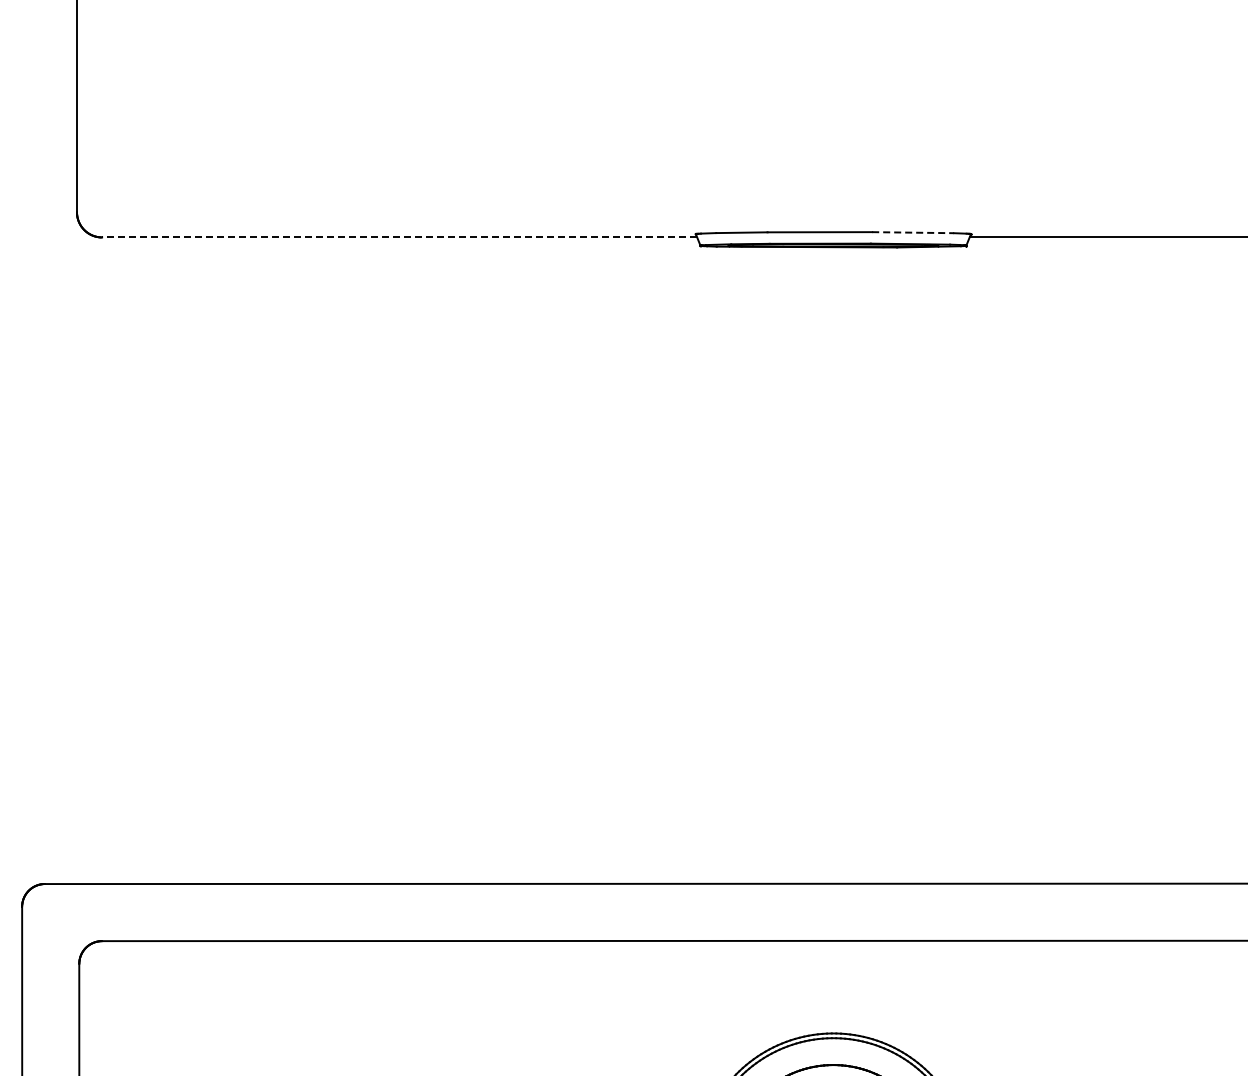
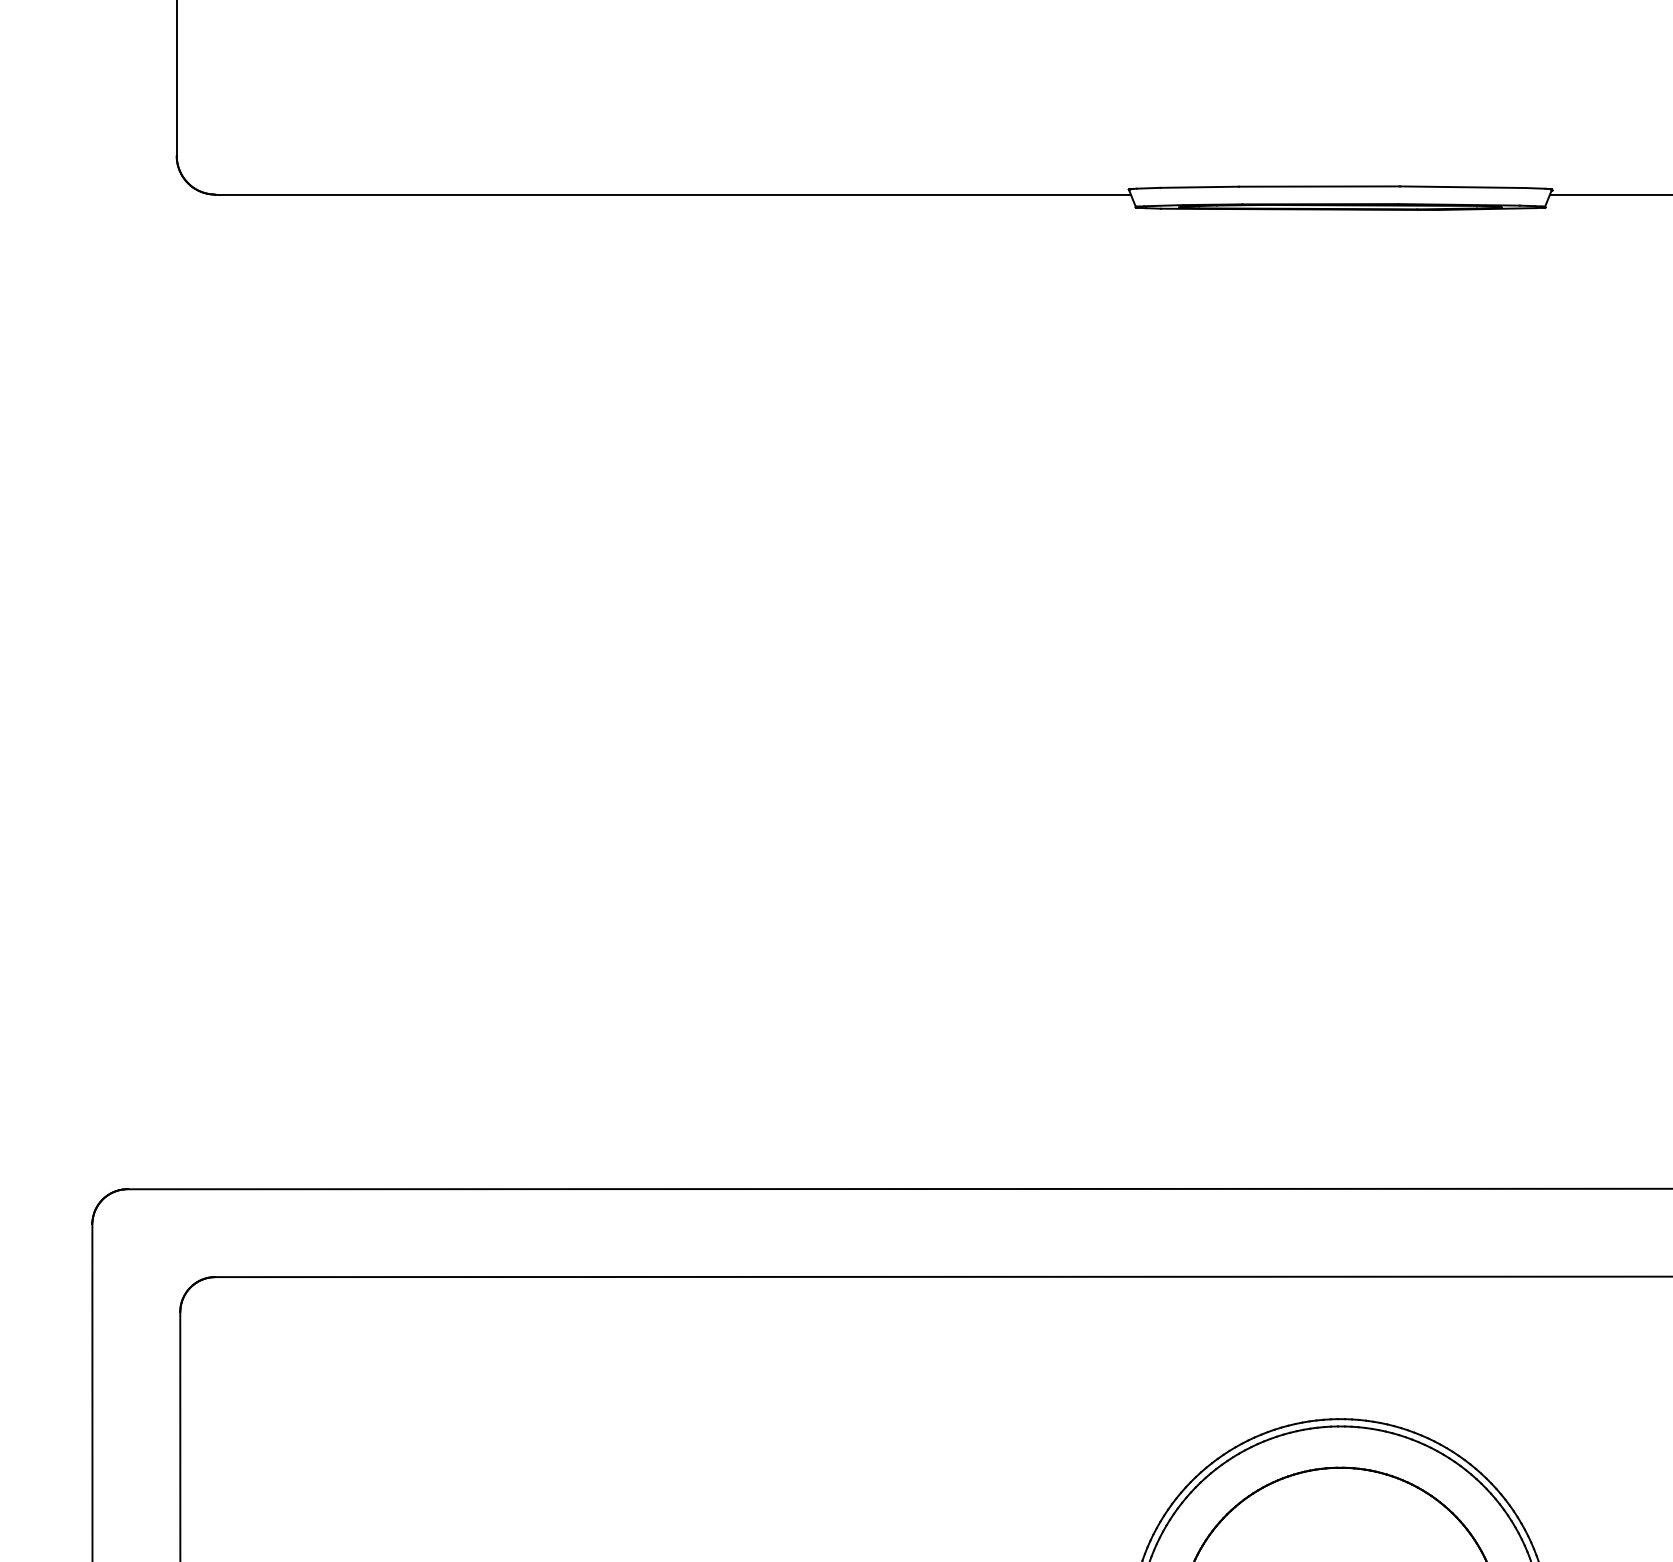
line: (913, 232) -> (1463, 186), dashed -> solid
line: (399, 237) -> (672, 194), dashed -> solid

